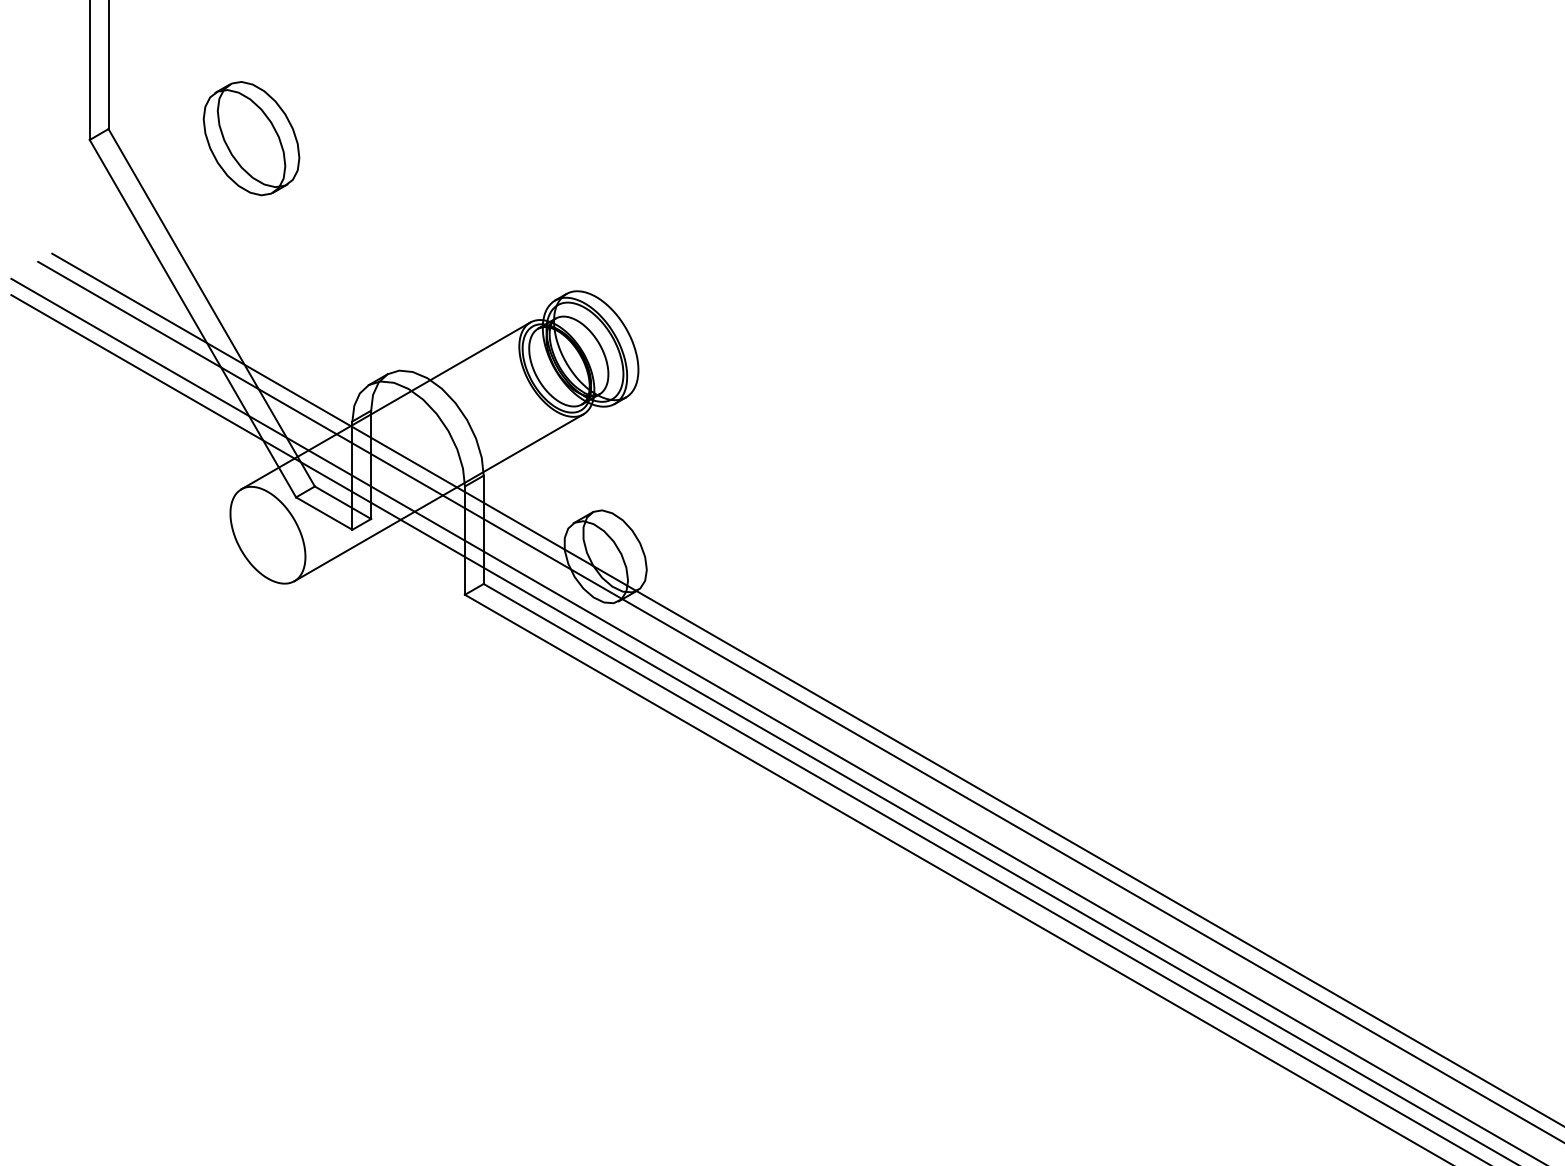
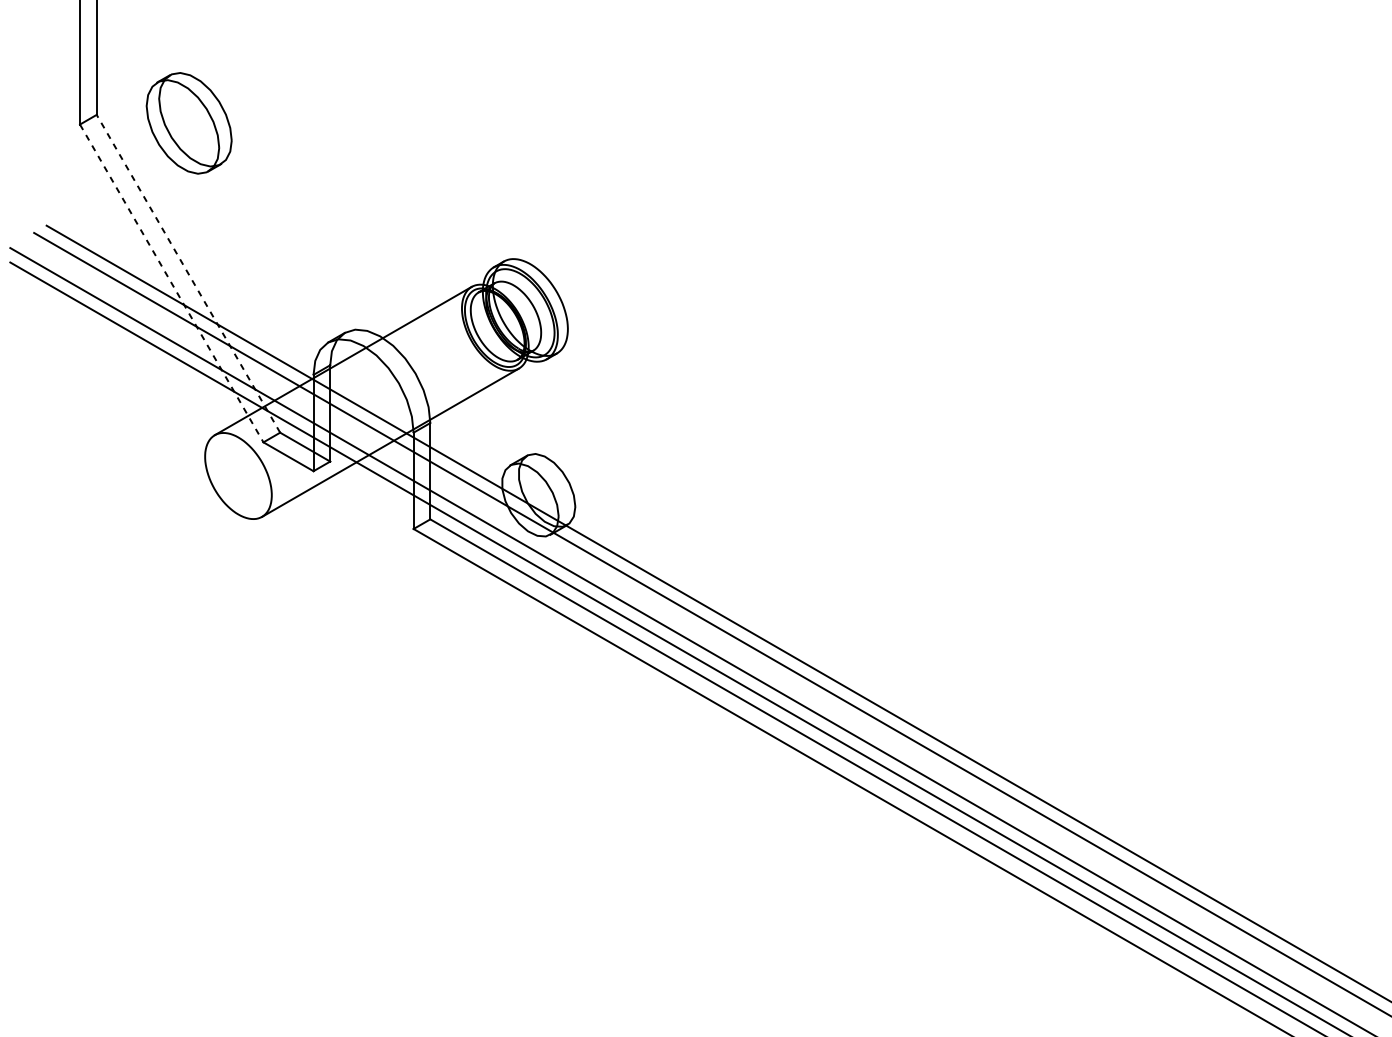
part: (251, 138) -> (189, 123), moved
line: (211, 307) -> (188, 273), solid -> dashed
line: (193, 319) -> (172, 284), solid -> dashed

